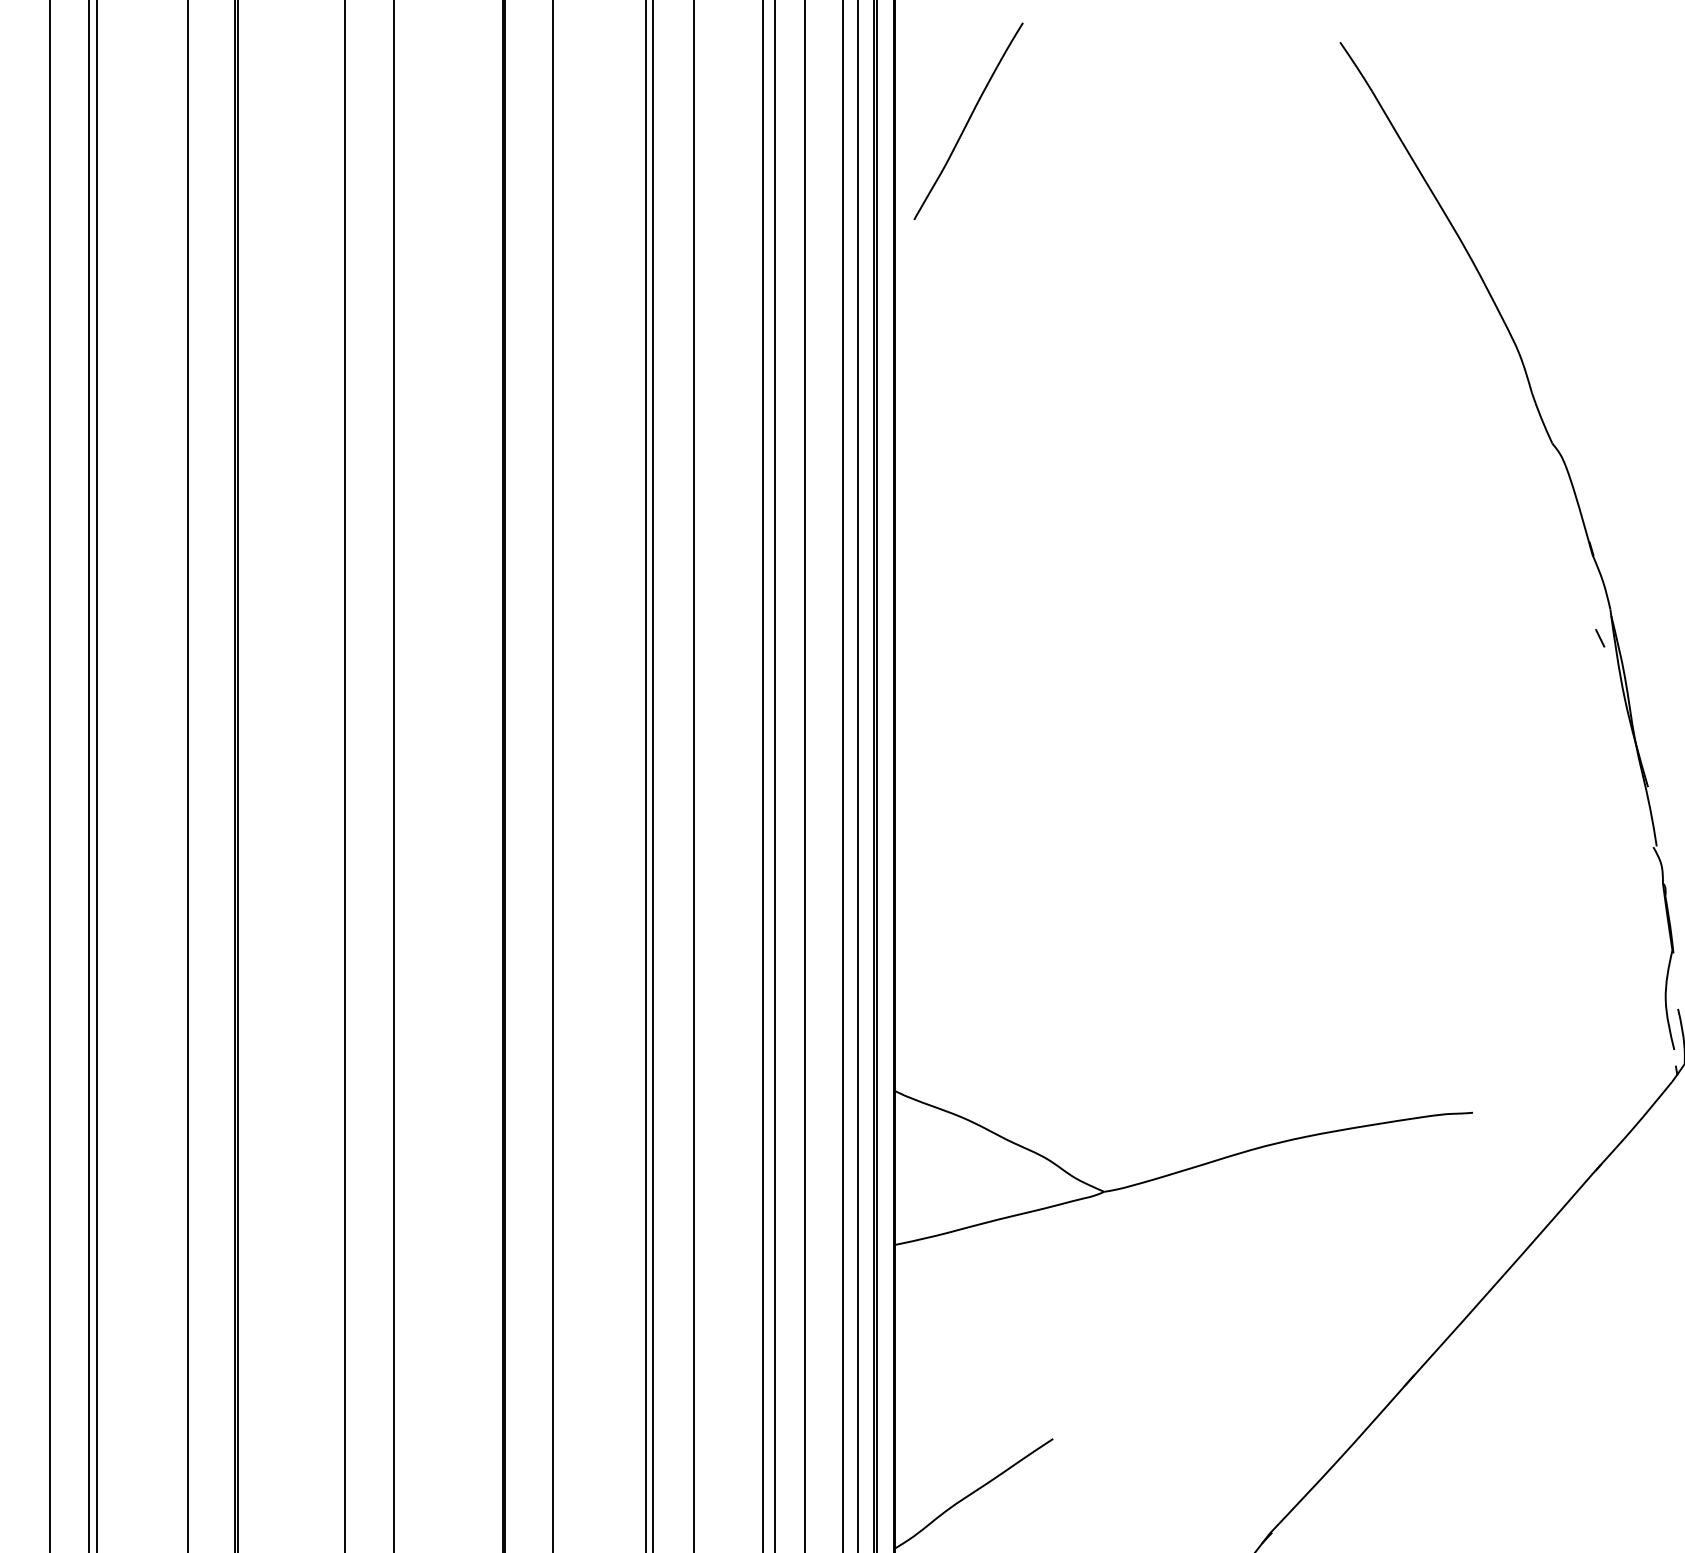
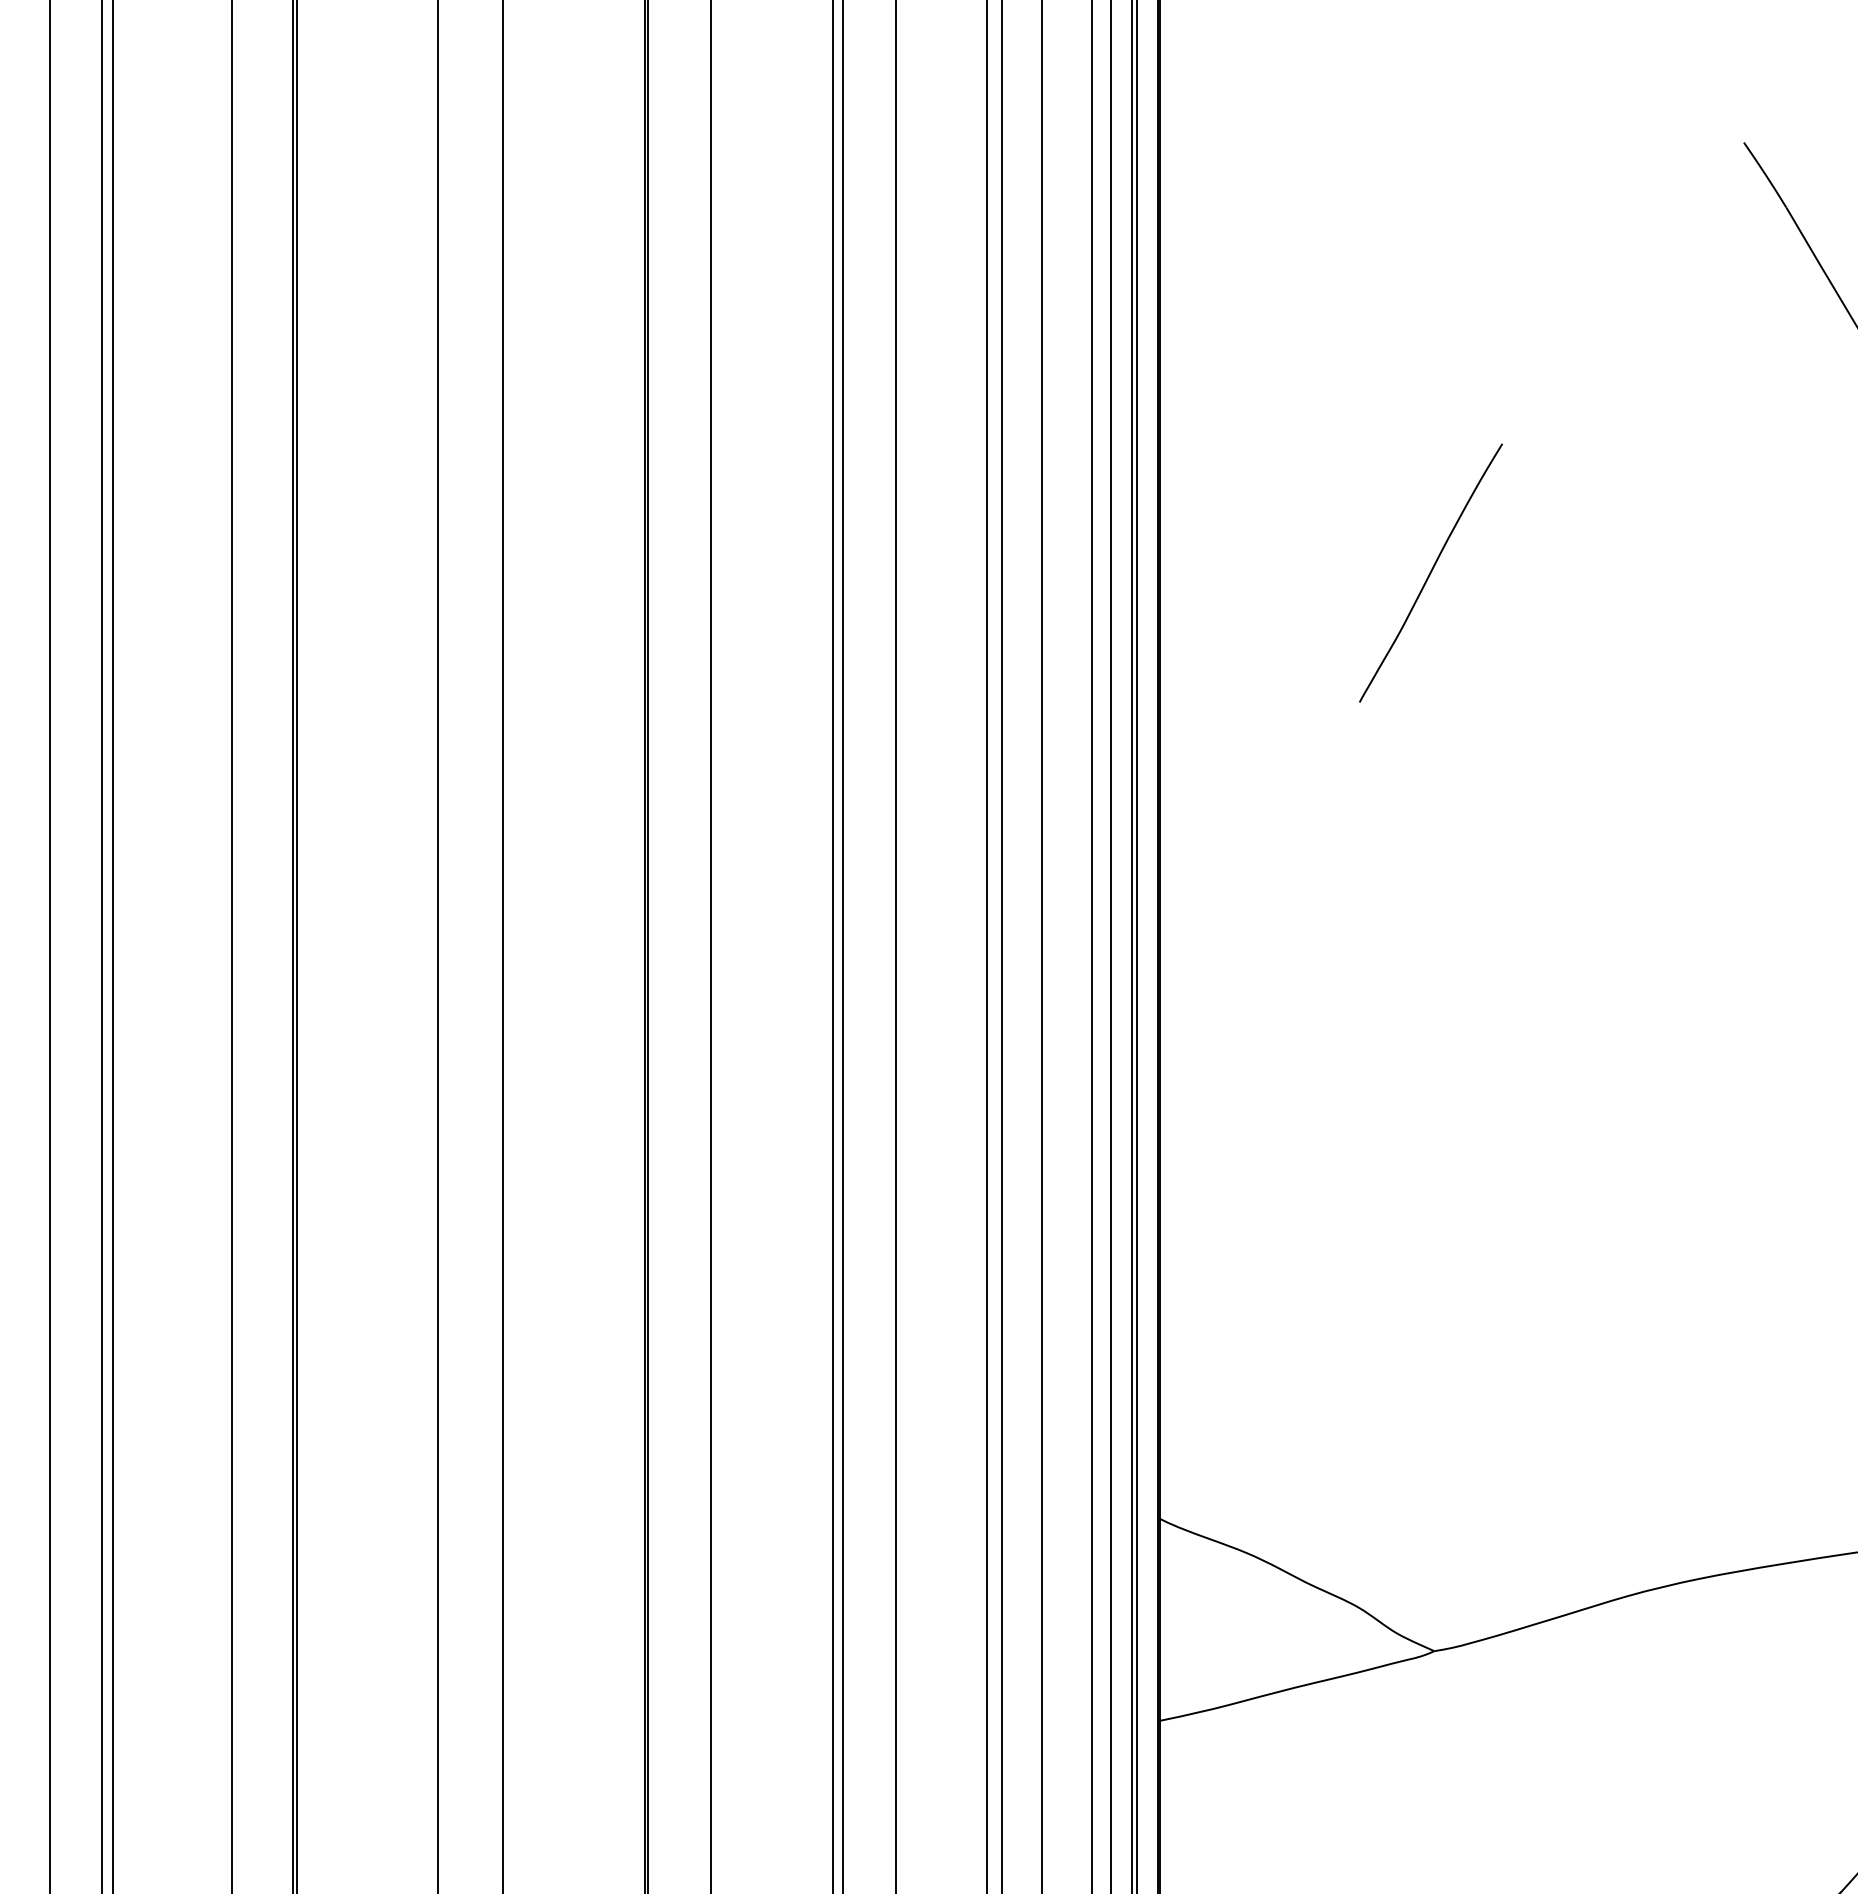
curve: (968, 120) -> (1430, 571), moved

